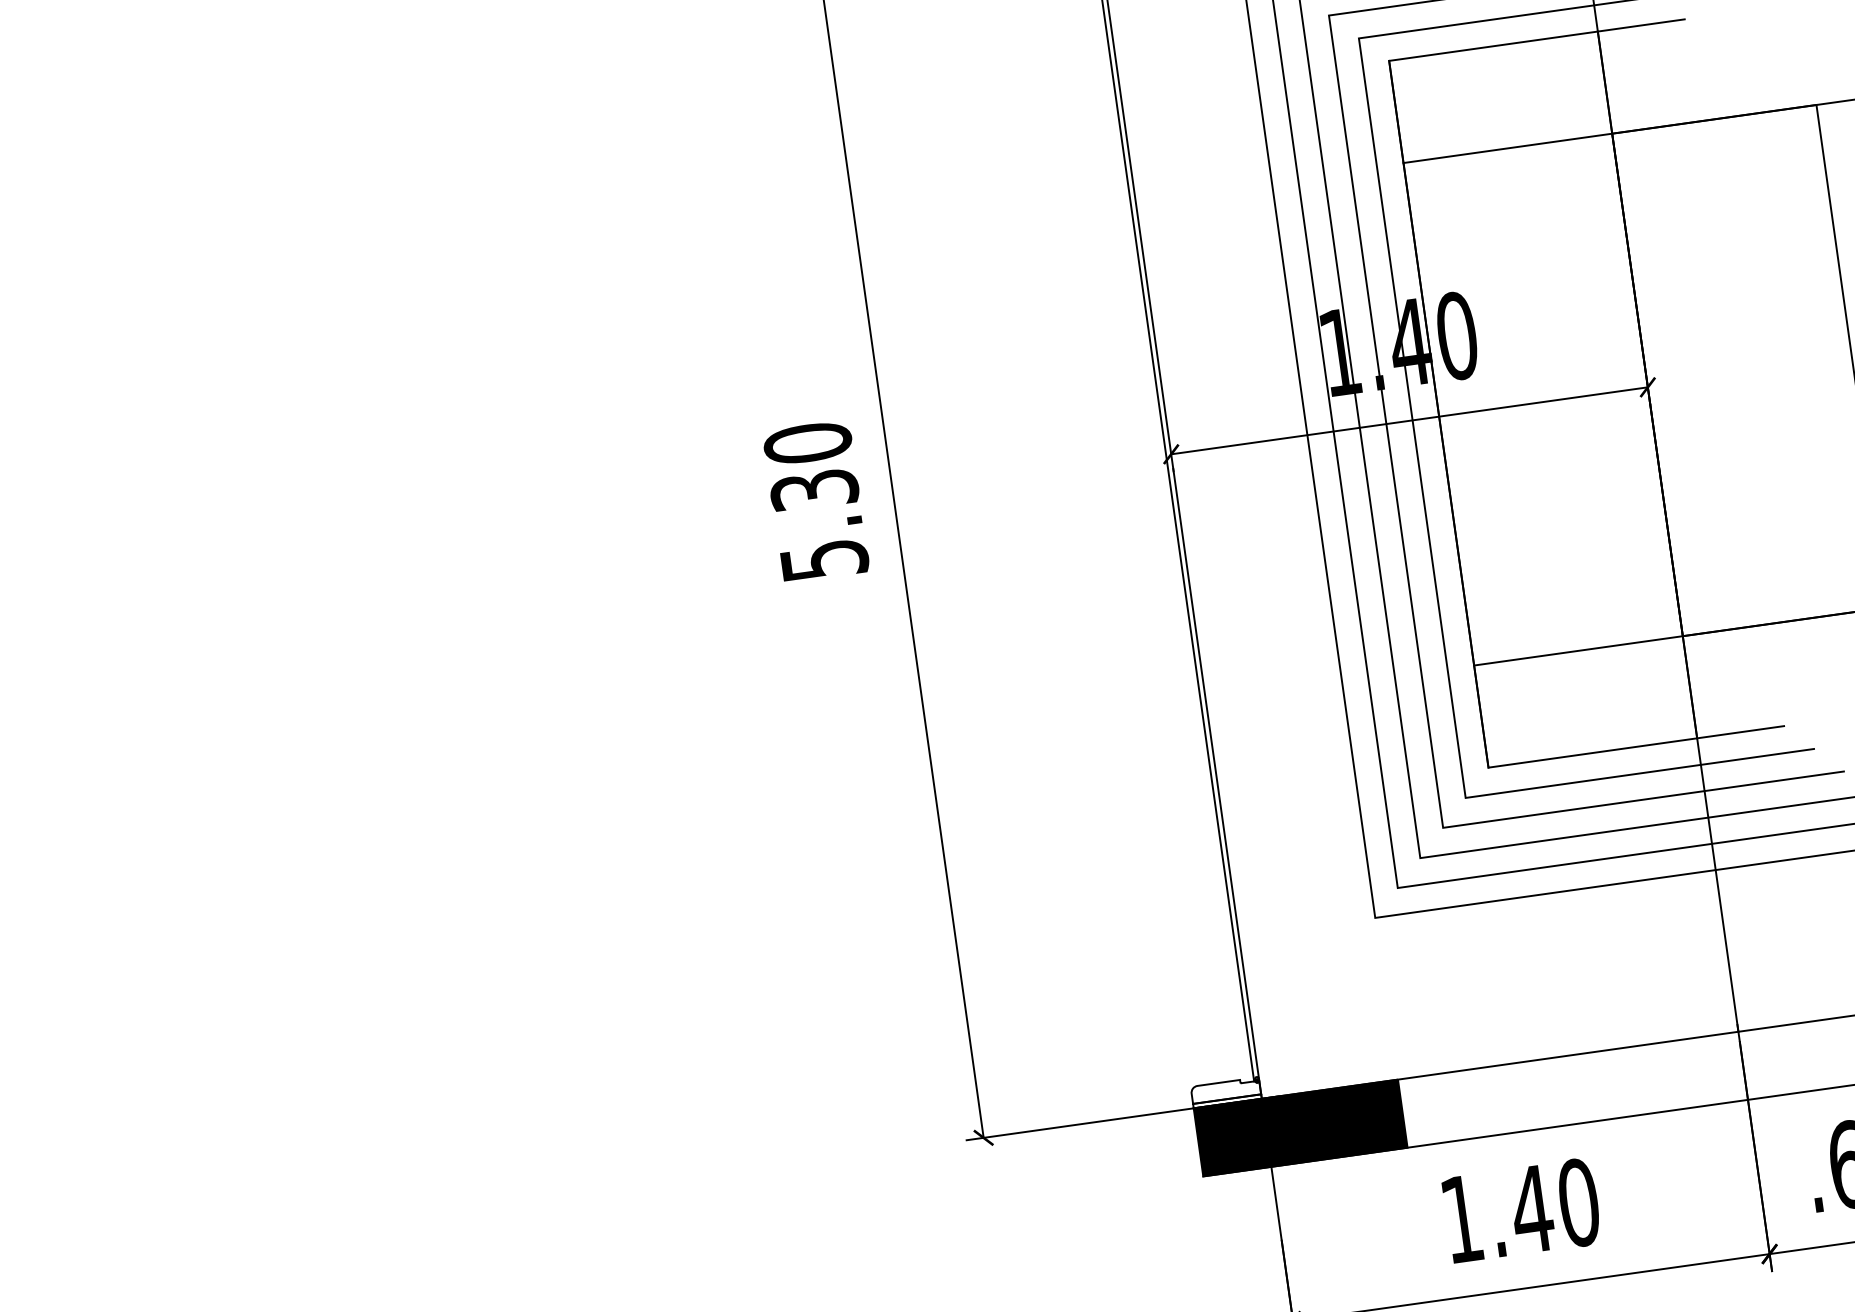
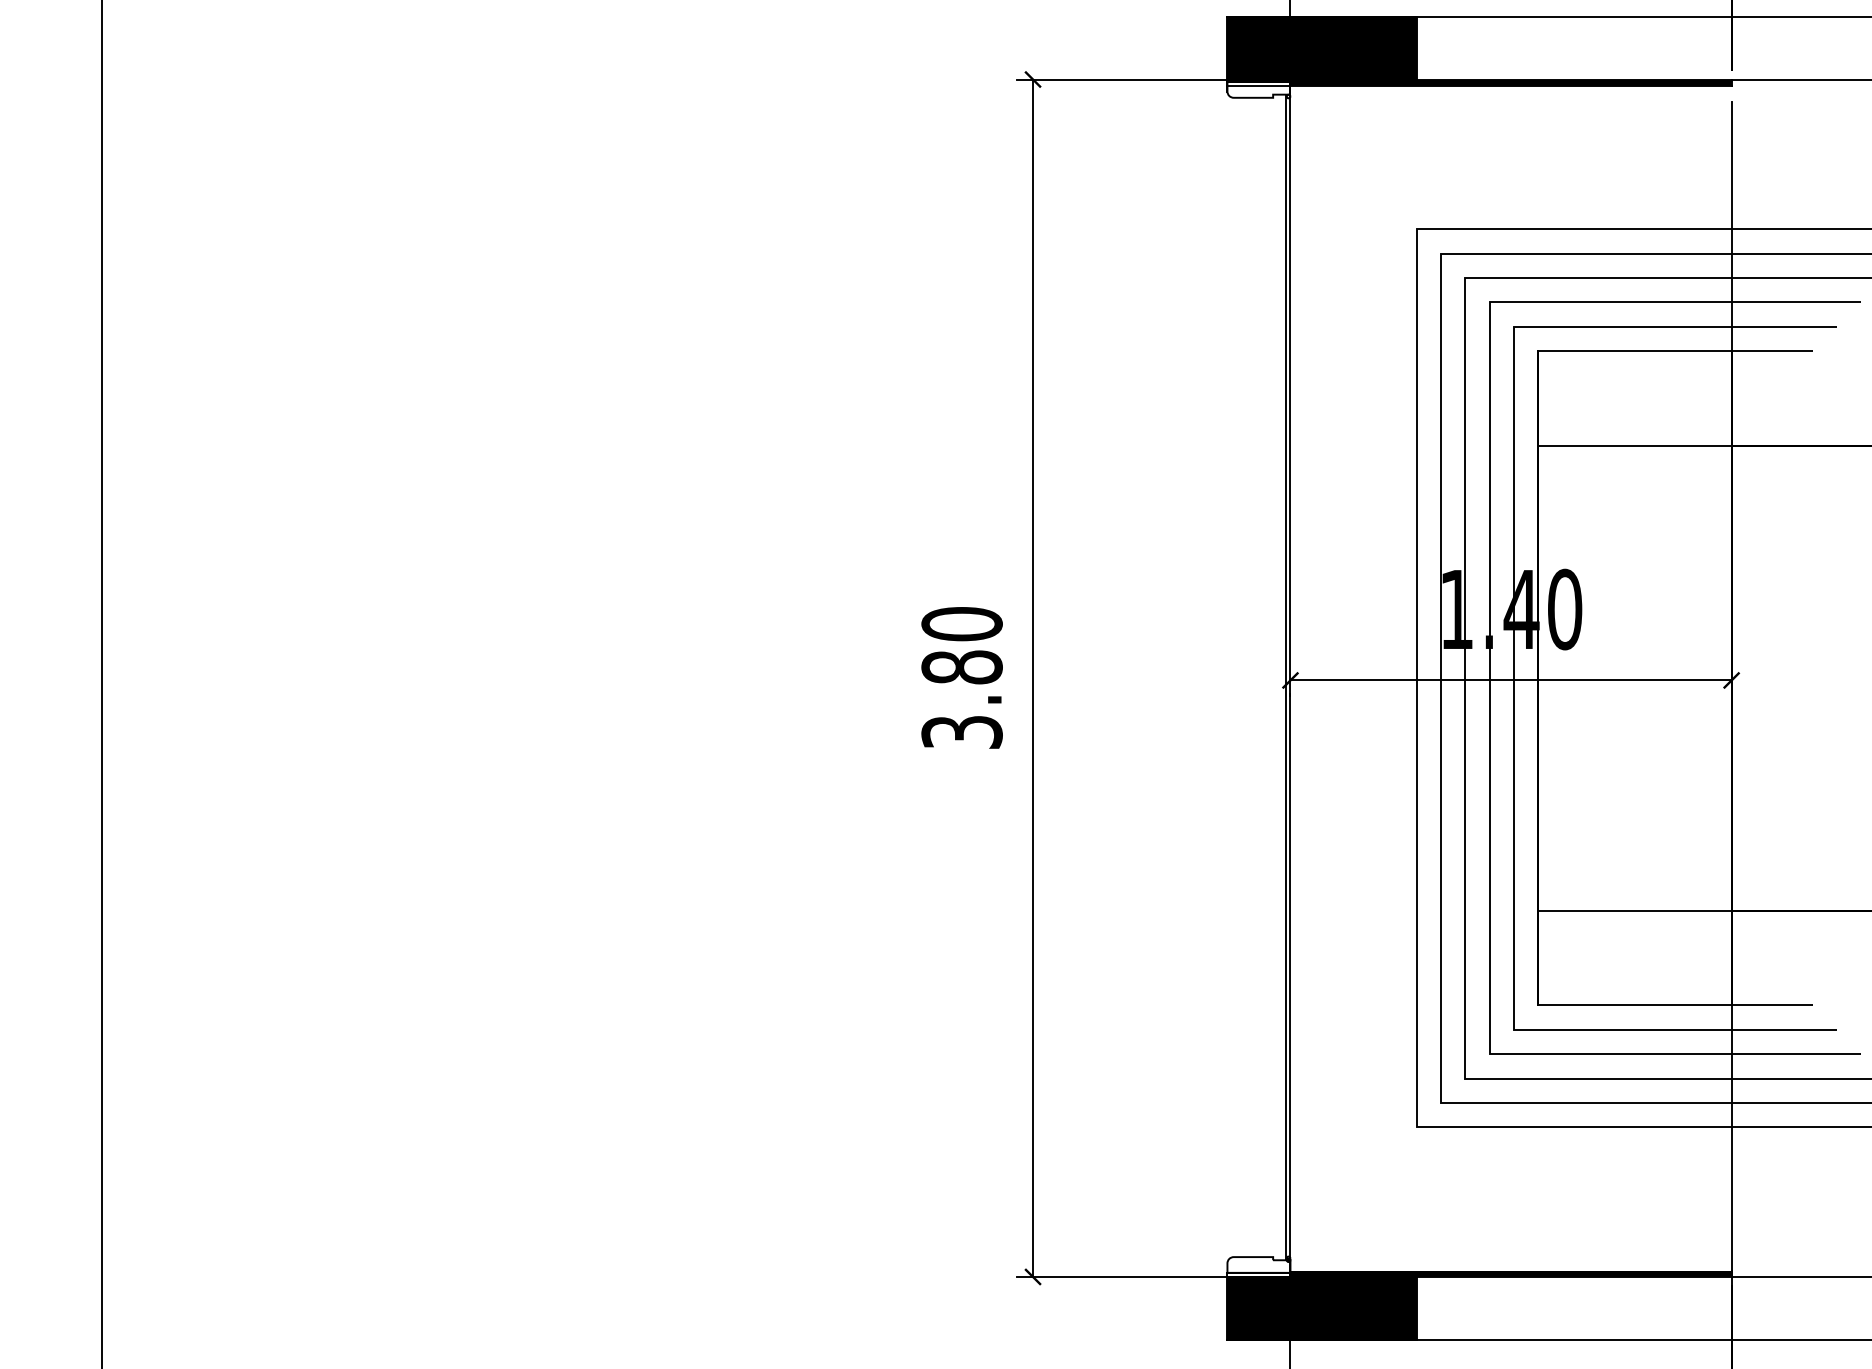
text: (818, 524) -> (961, 699), 5.30 -> 3.80
fill: (1499, 1061) -> (1510, 1273), added

